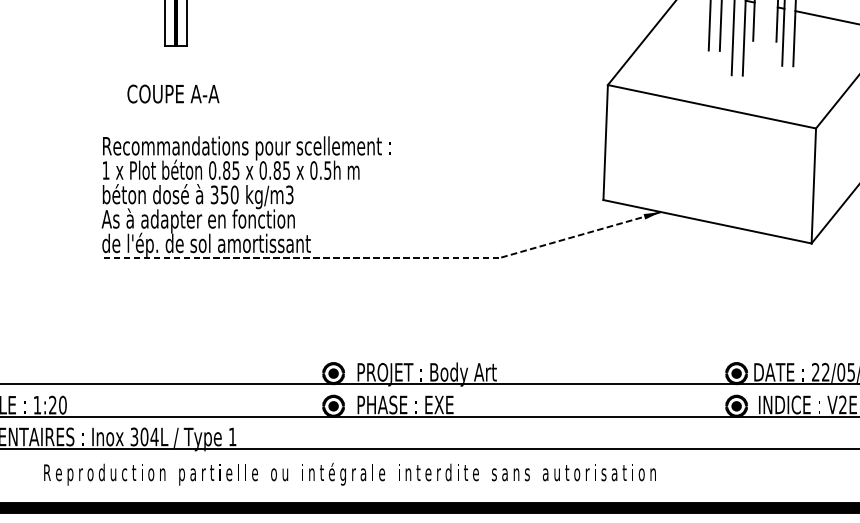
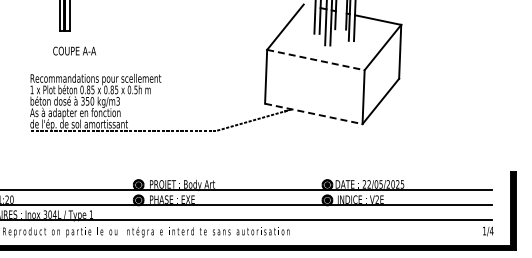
text: (173, 92) -> (74, 50), moved
line: (711, 107) -> (315, 60), solid -> dashed
line: (706, 220) -> (313, 113), solid -> dashed

